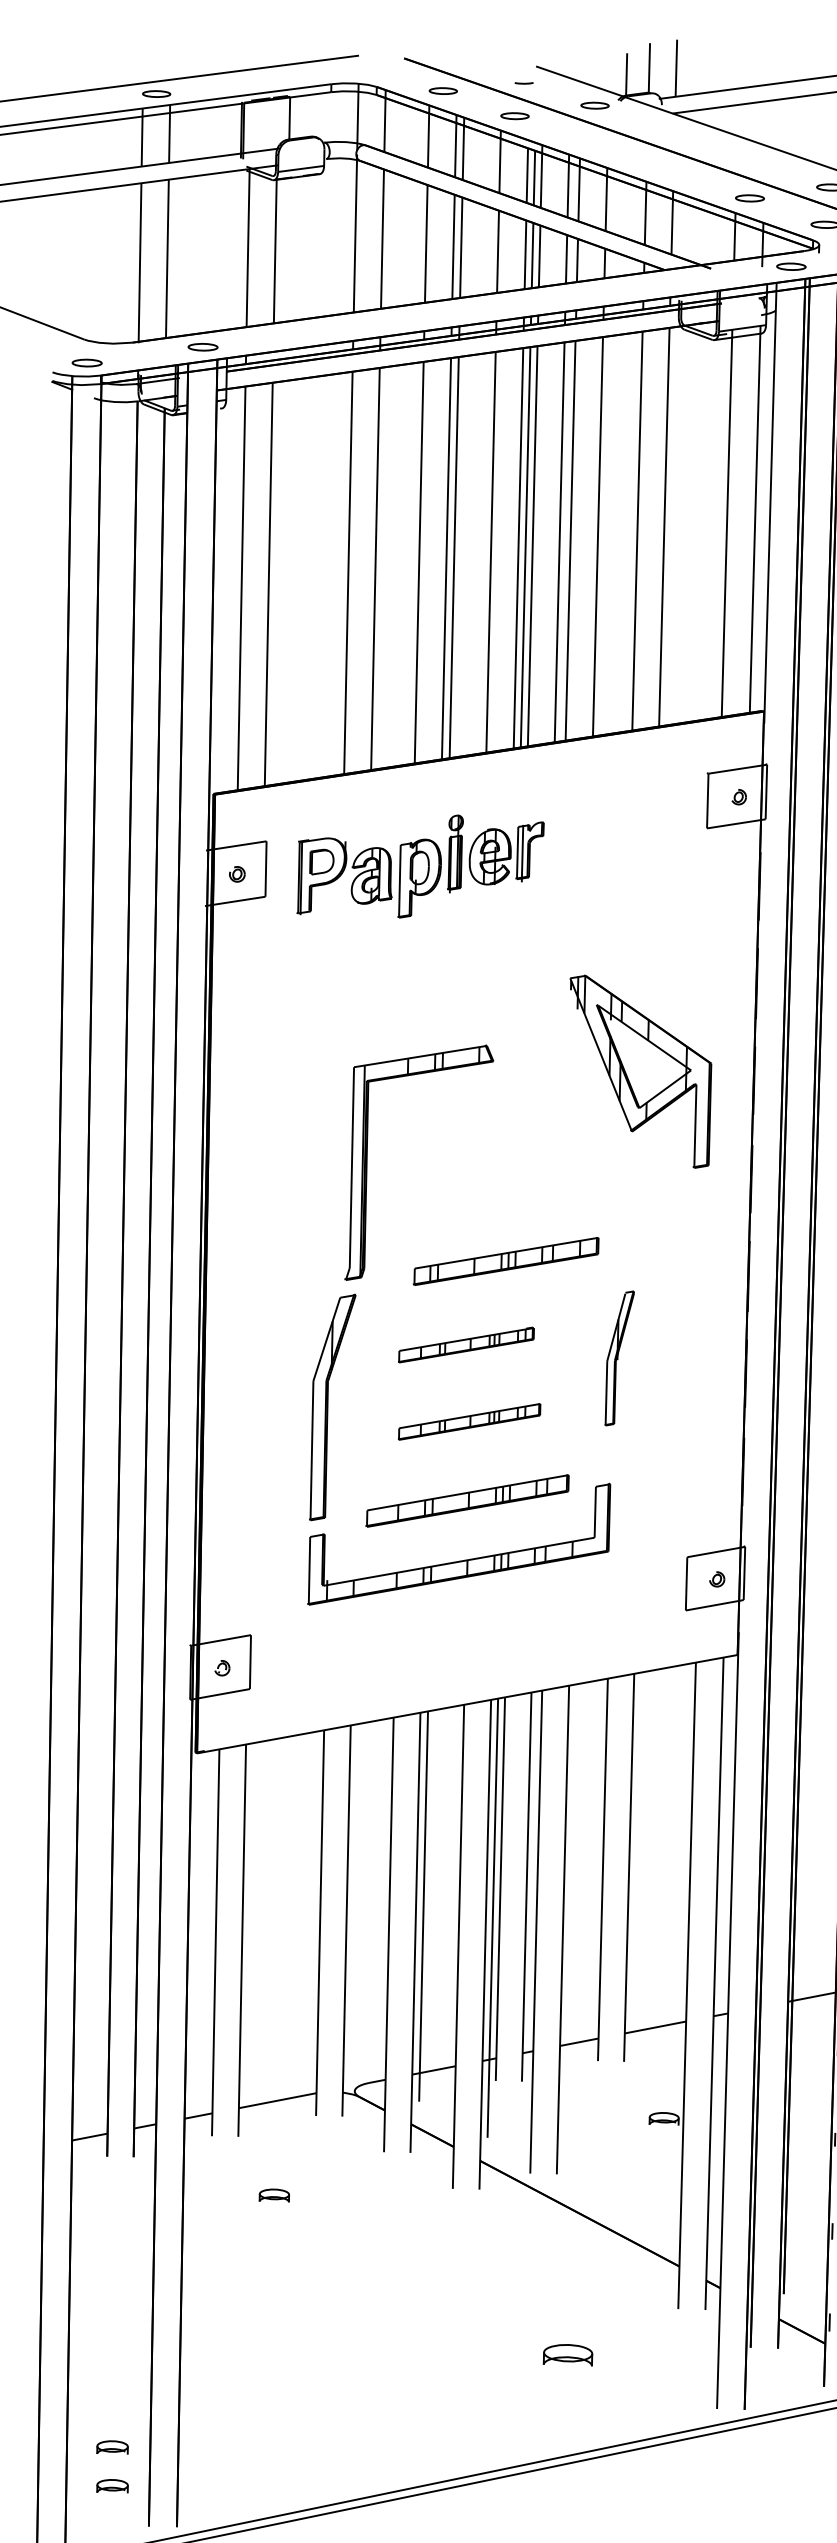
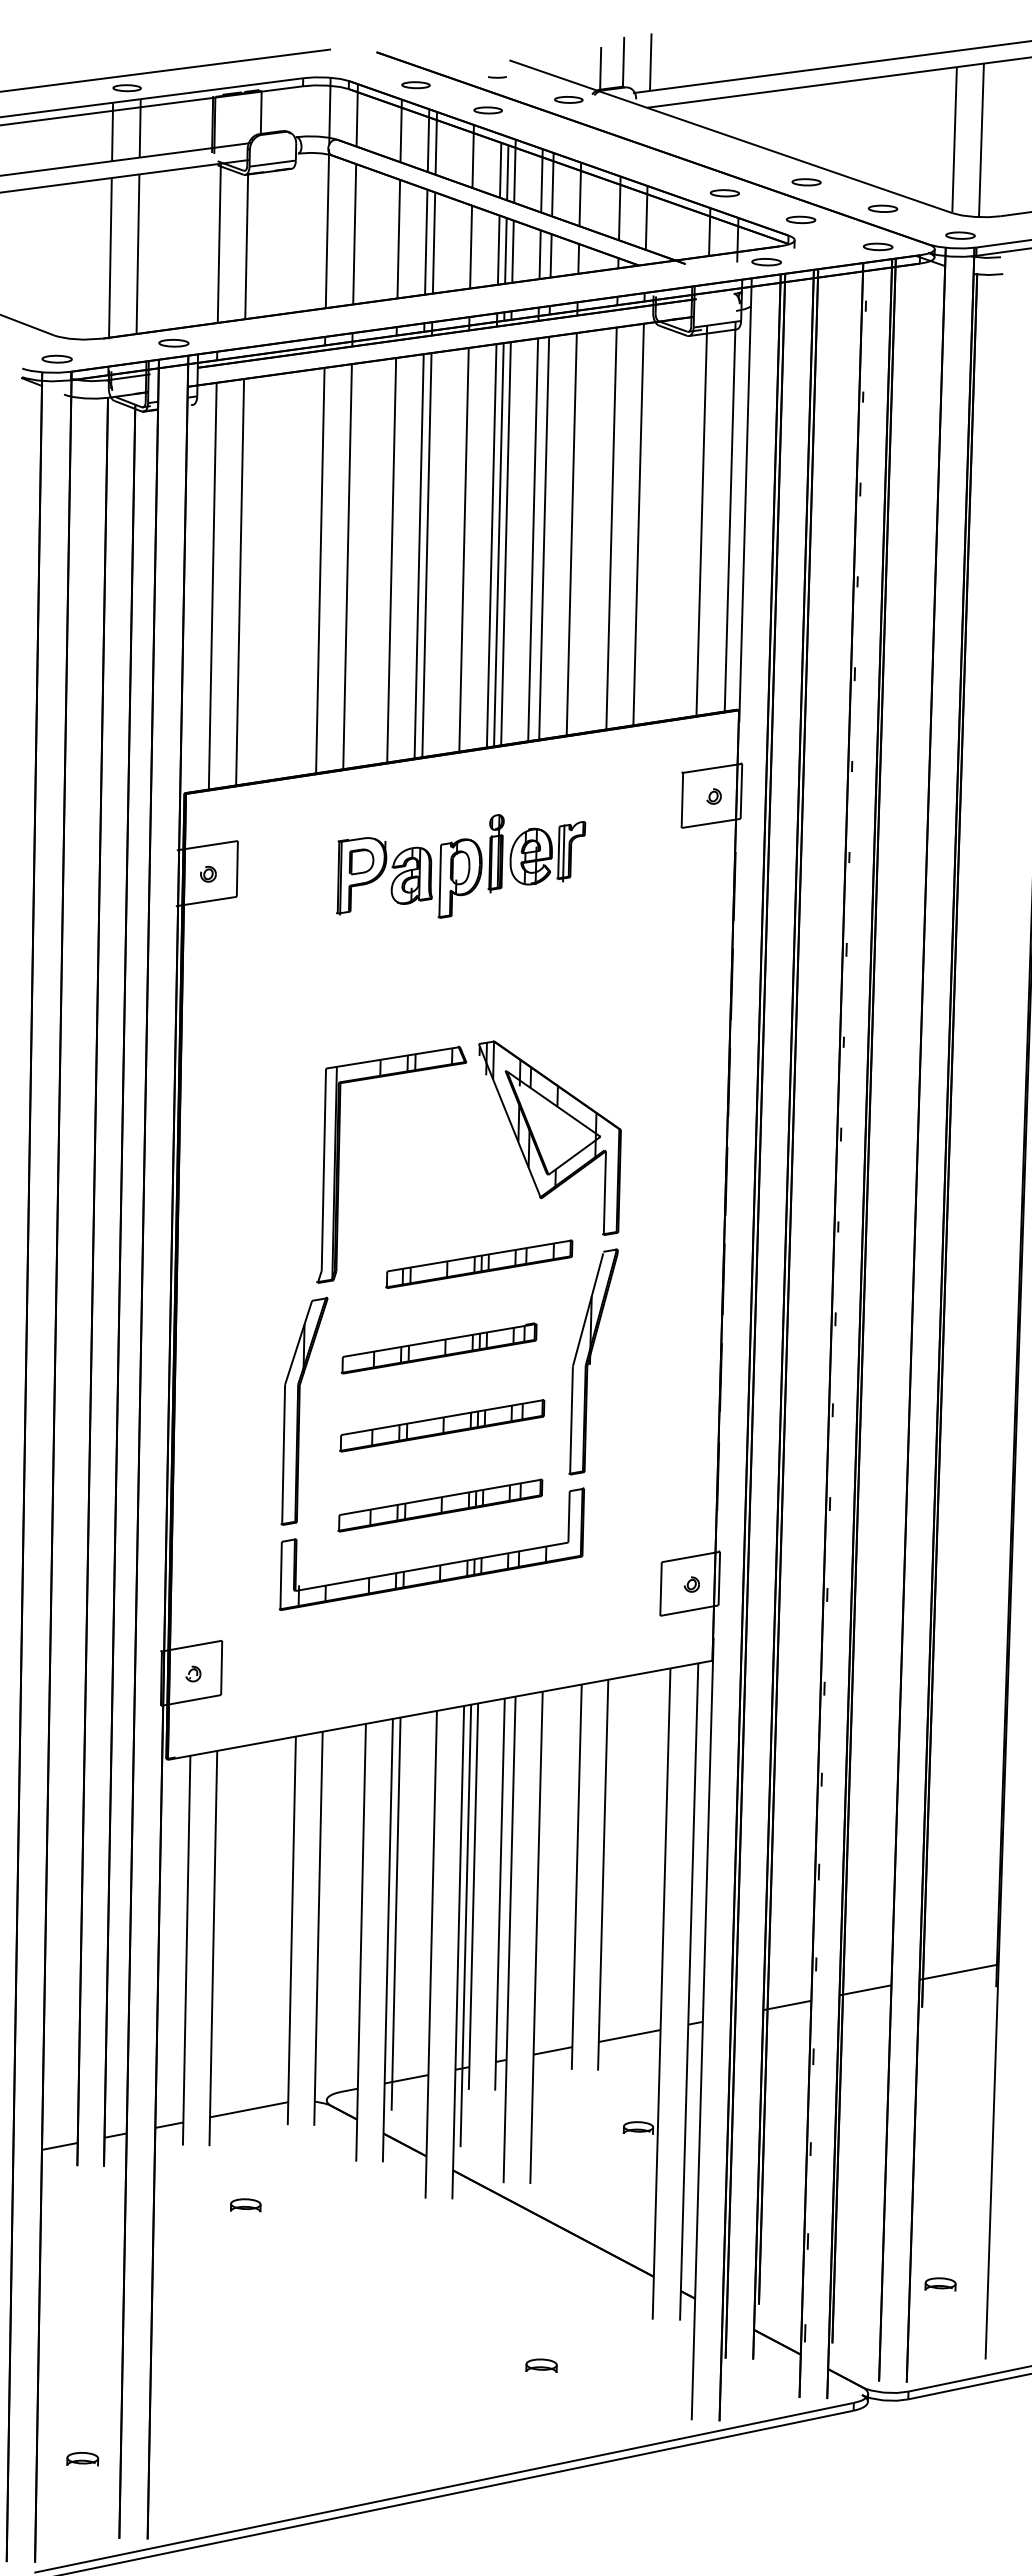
part: (421, 866) -> (461, 866), moved
part: (640, 1071) -> (549, 1137), moved
part: (465, 1345) -> (438, 1348), size x1.43
part: (619, 1357) -> (593, 1361), size x1.67
part: (469, 1421) -> (442, 1425), size x1.43
part: (567, 2354) -> (541, 2365), size x0.62
part: (112, 2486) -> (82, 2498), removed

